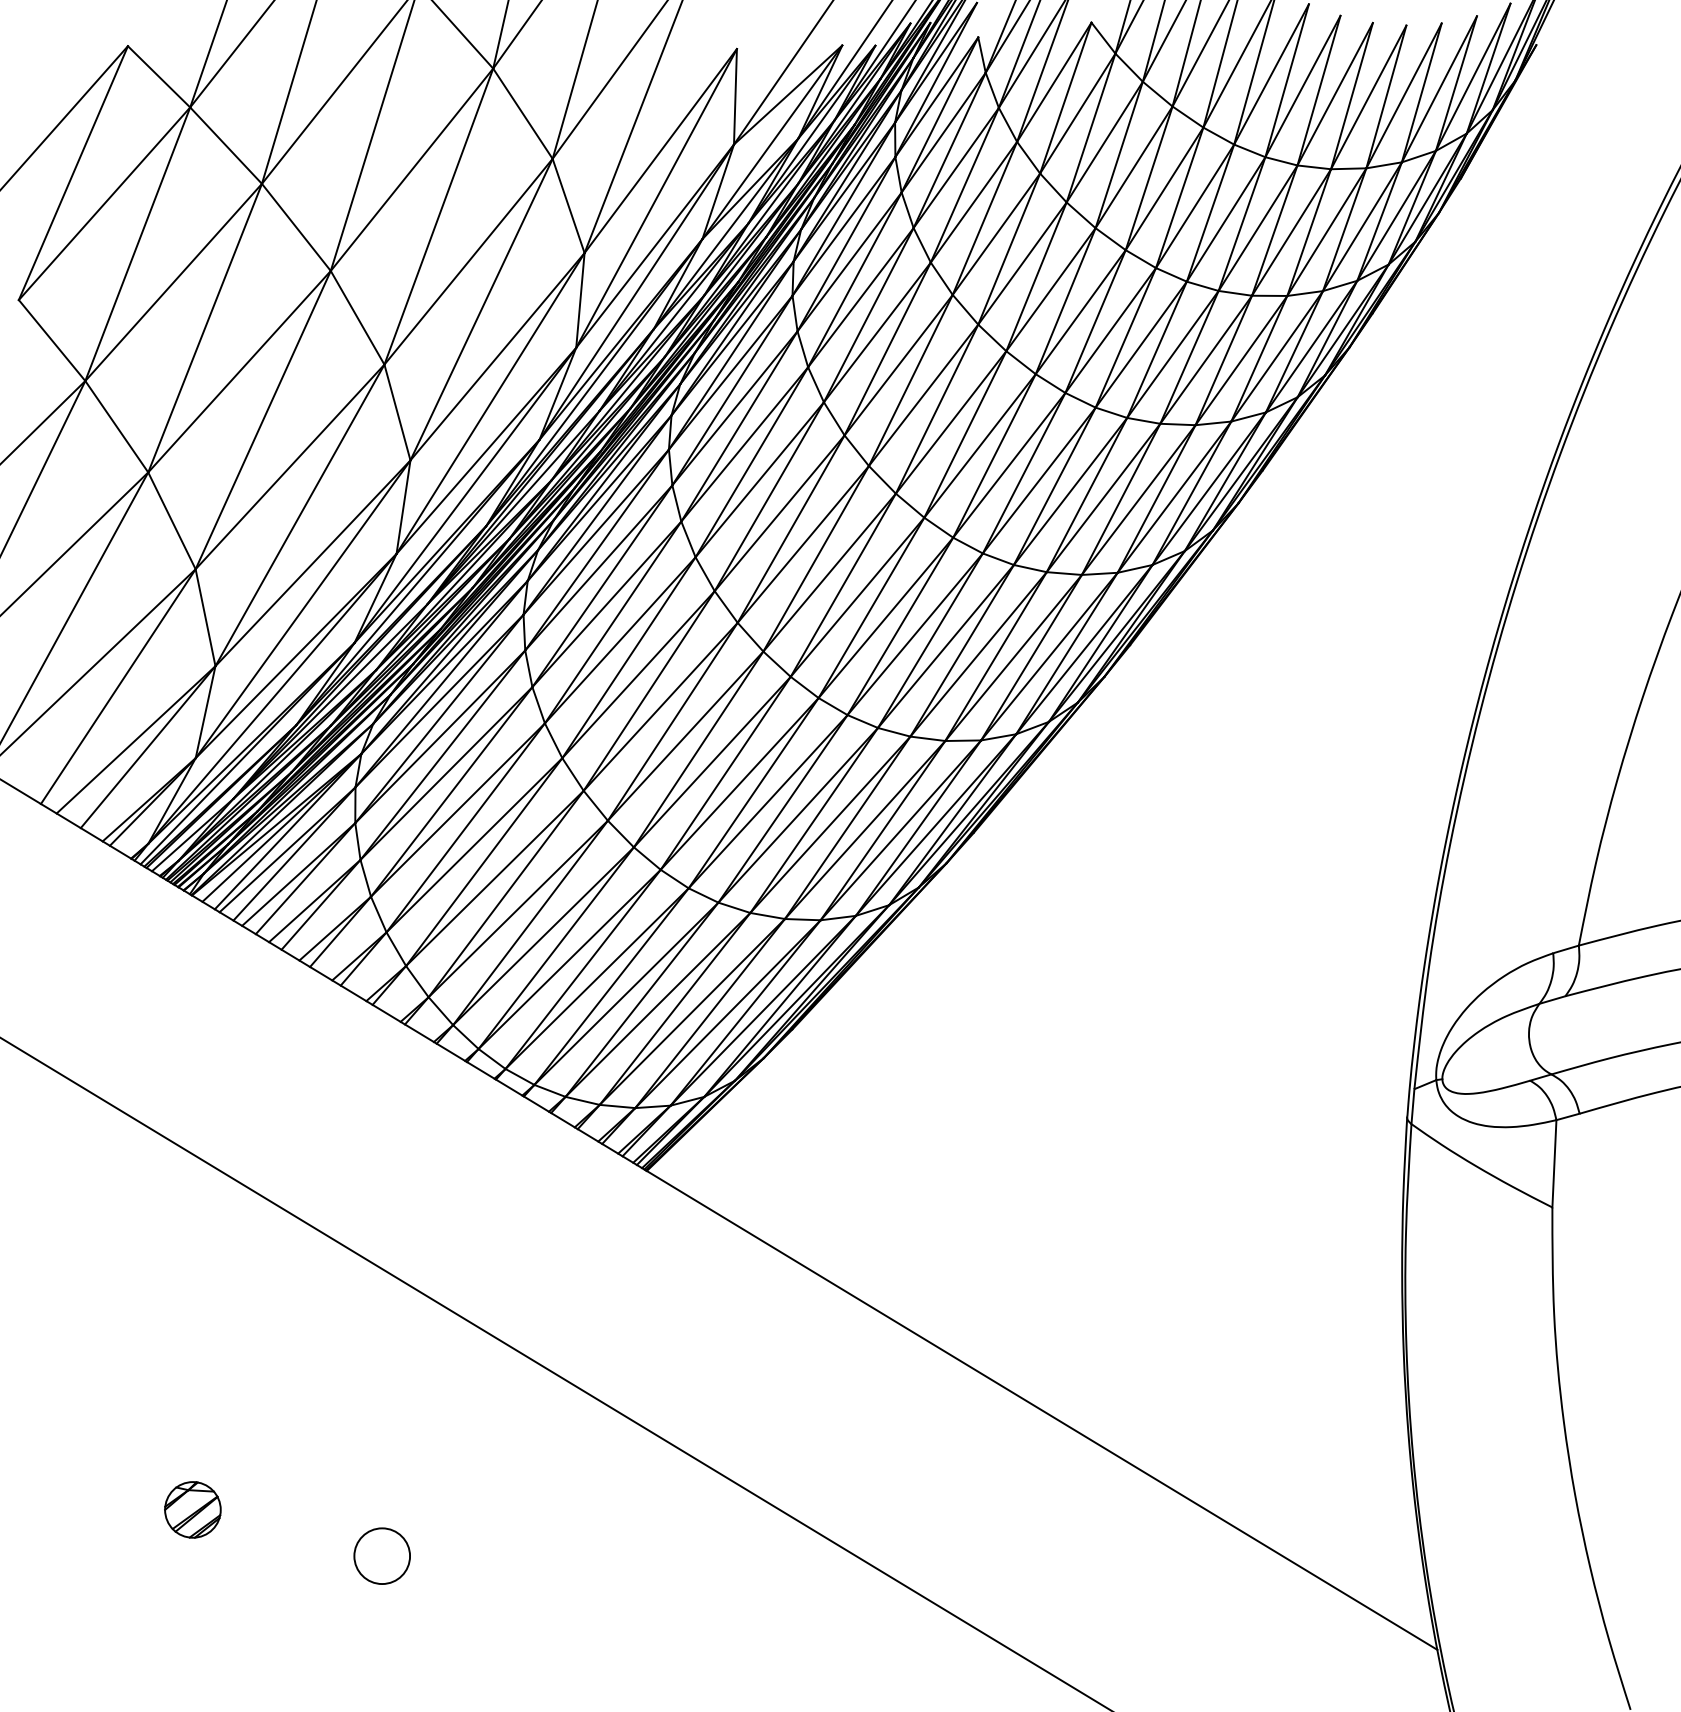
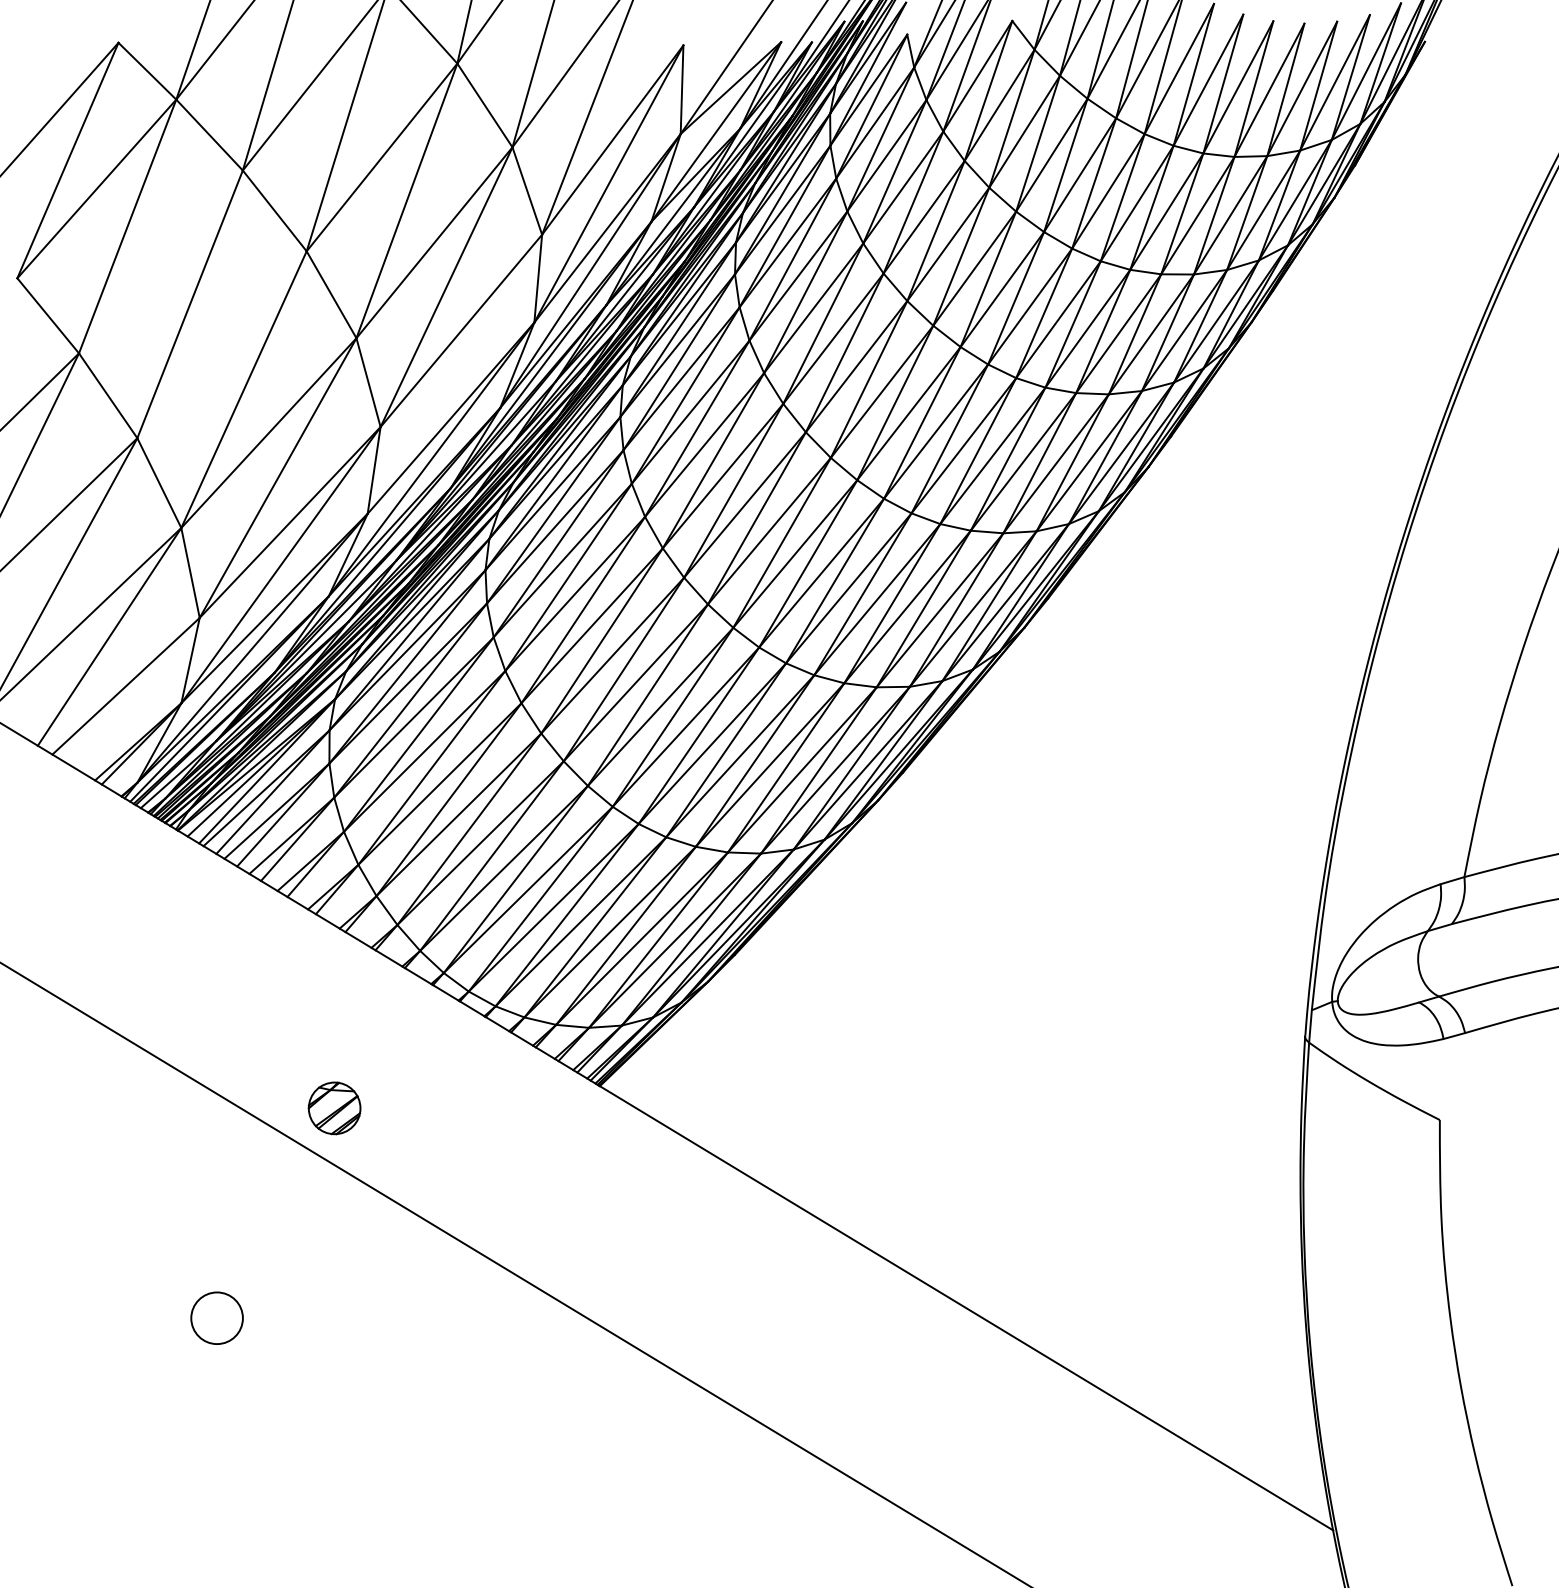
line: (173, 282) -> (160, 262), removed
line: (239, 371) -> (222, 344), removed
line: (490, 403) -> (454, 374), removed
line: (147, 747) -> (136, 693), removed
line: (1554, 1163) -> (1441, 1079), removed
part: (192, 1509) -> (334, 1107), moved
circle: (381, 1555) -> (216, 1317), moved

